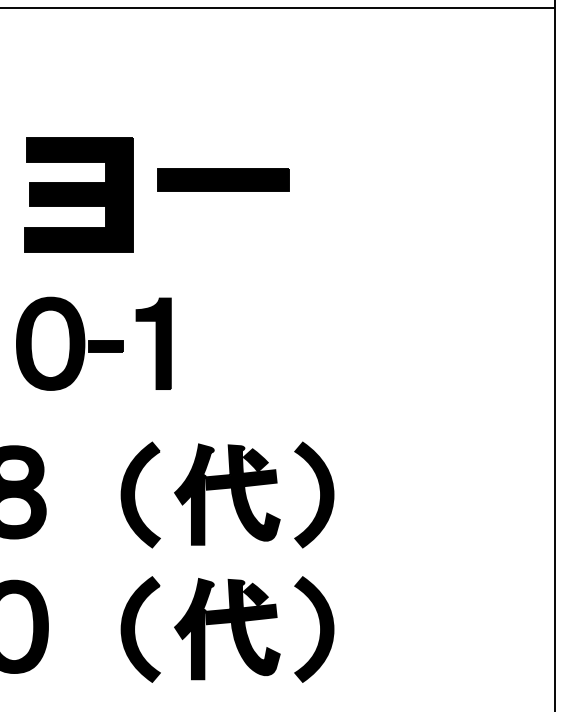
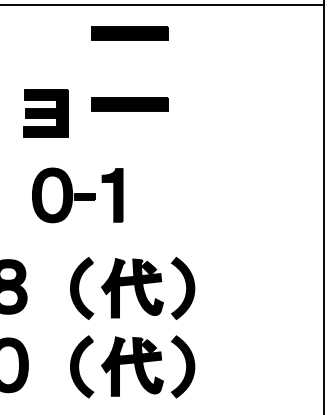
part: (222, 57) -> (129, 33), added
part: (78, 194) -> (45, 113), size x0.7
part: (93, 343) -> (77, 195), moved

